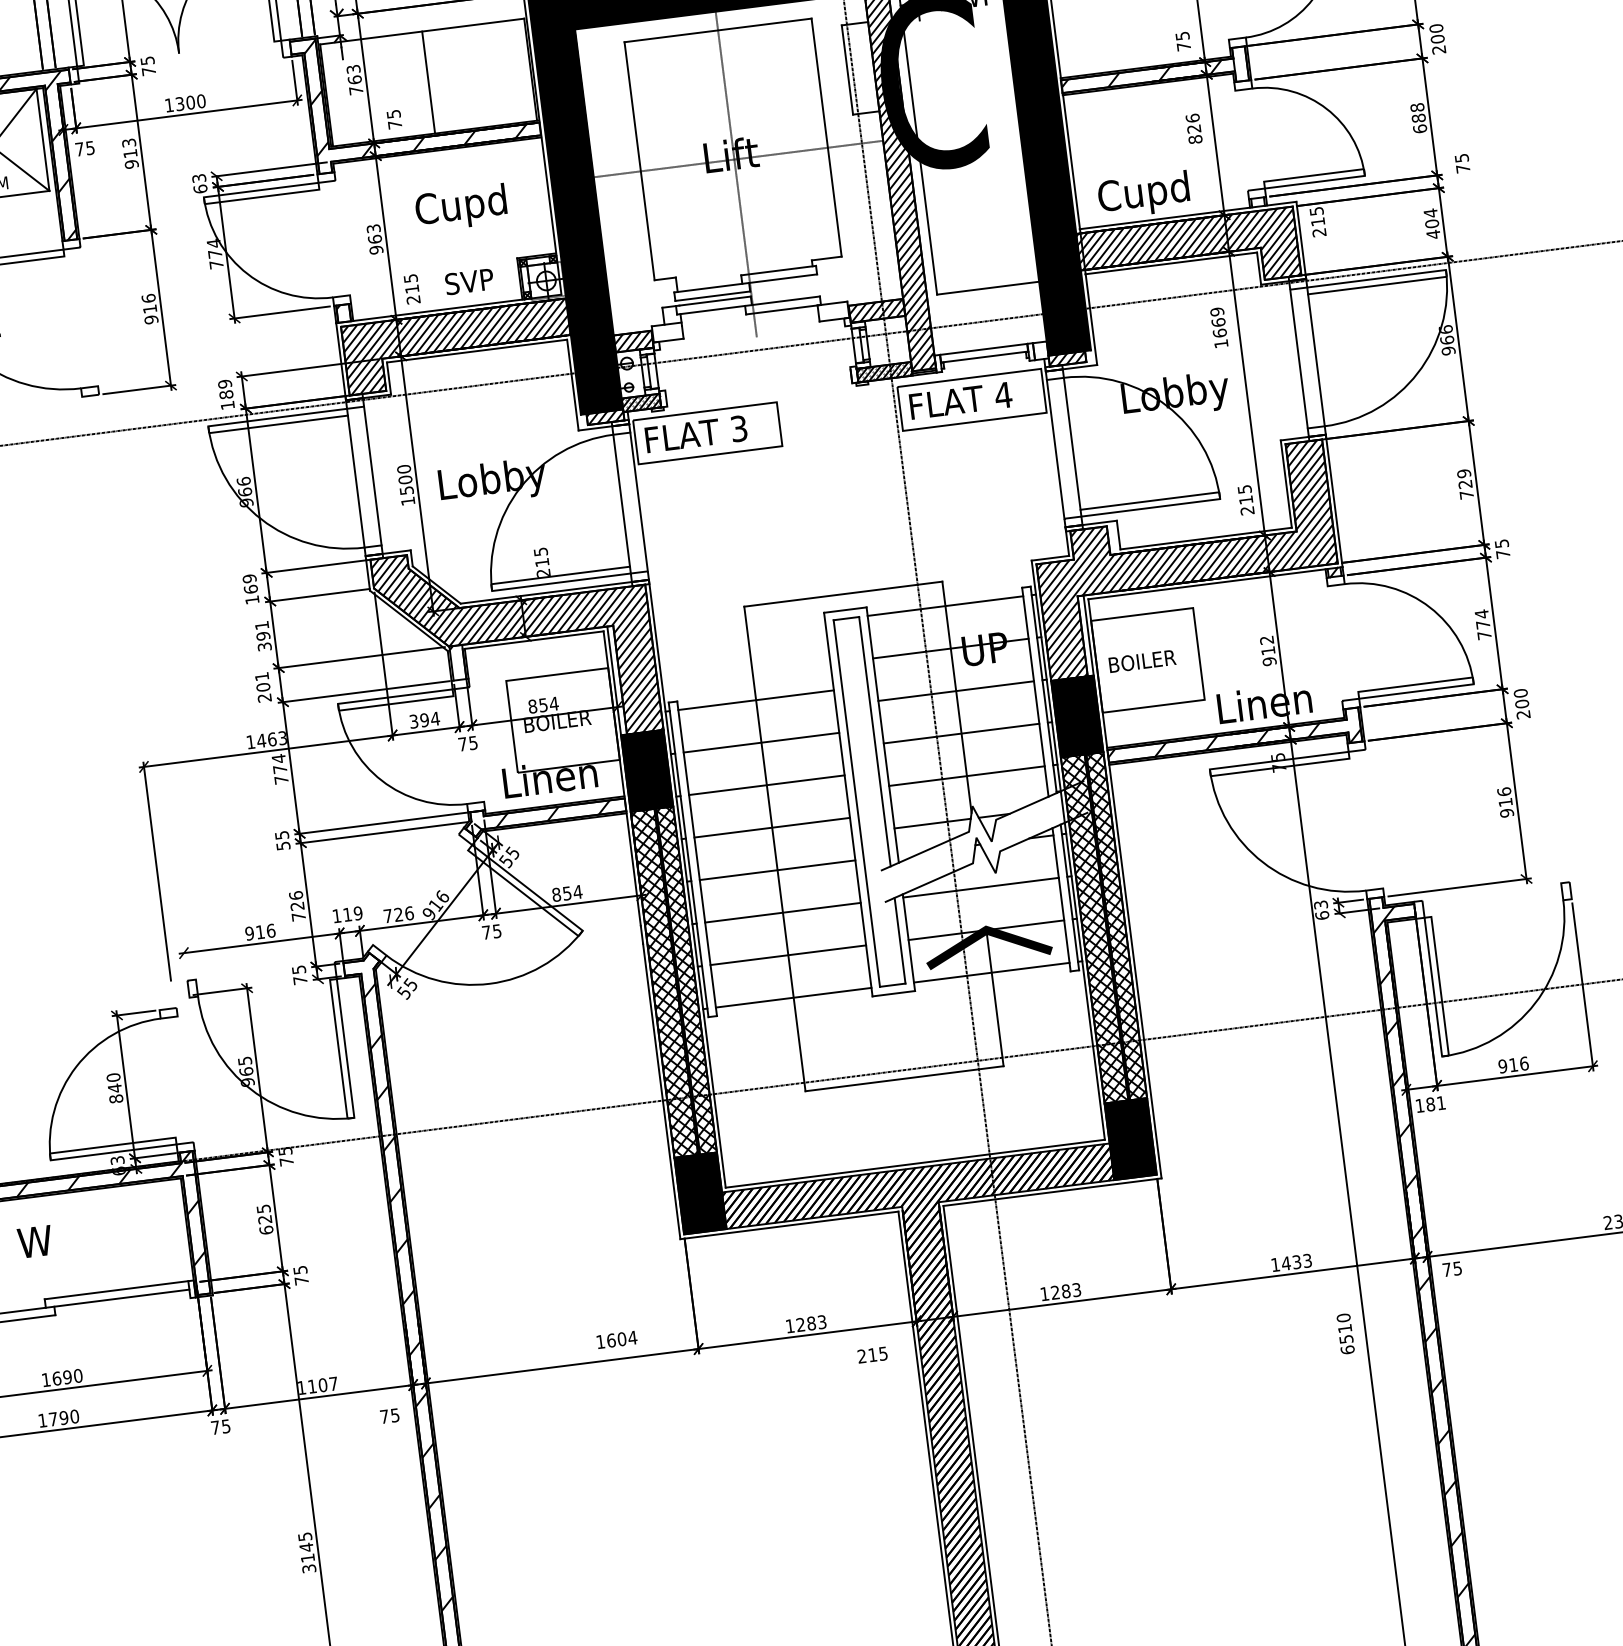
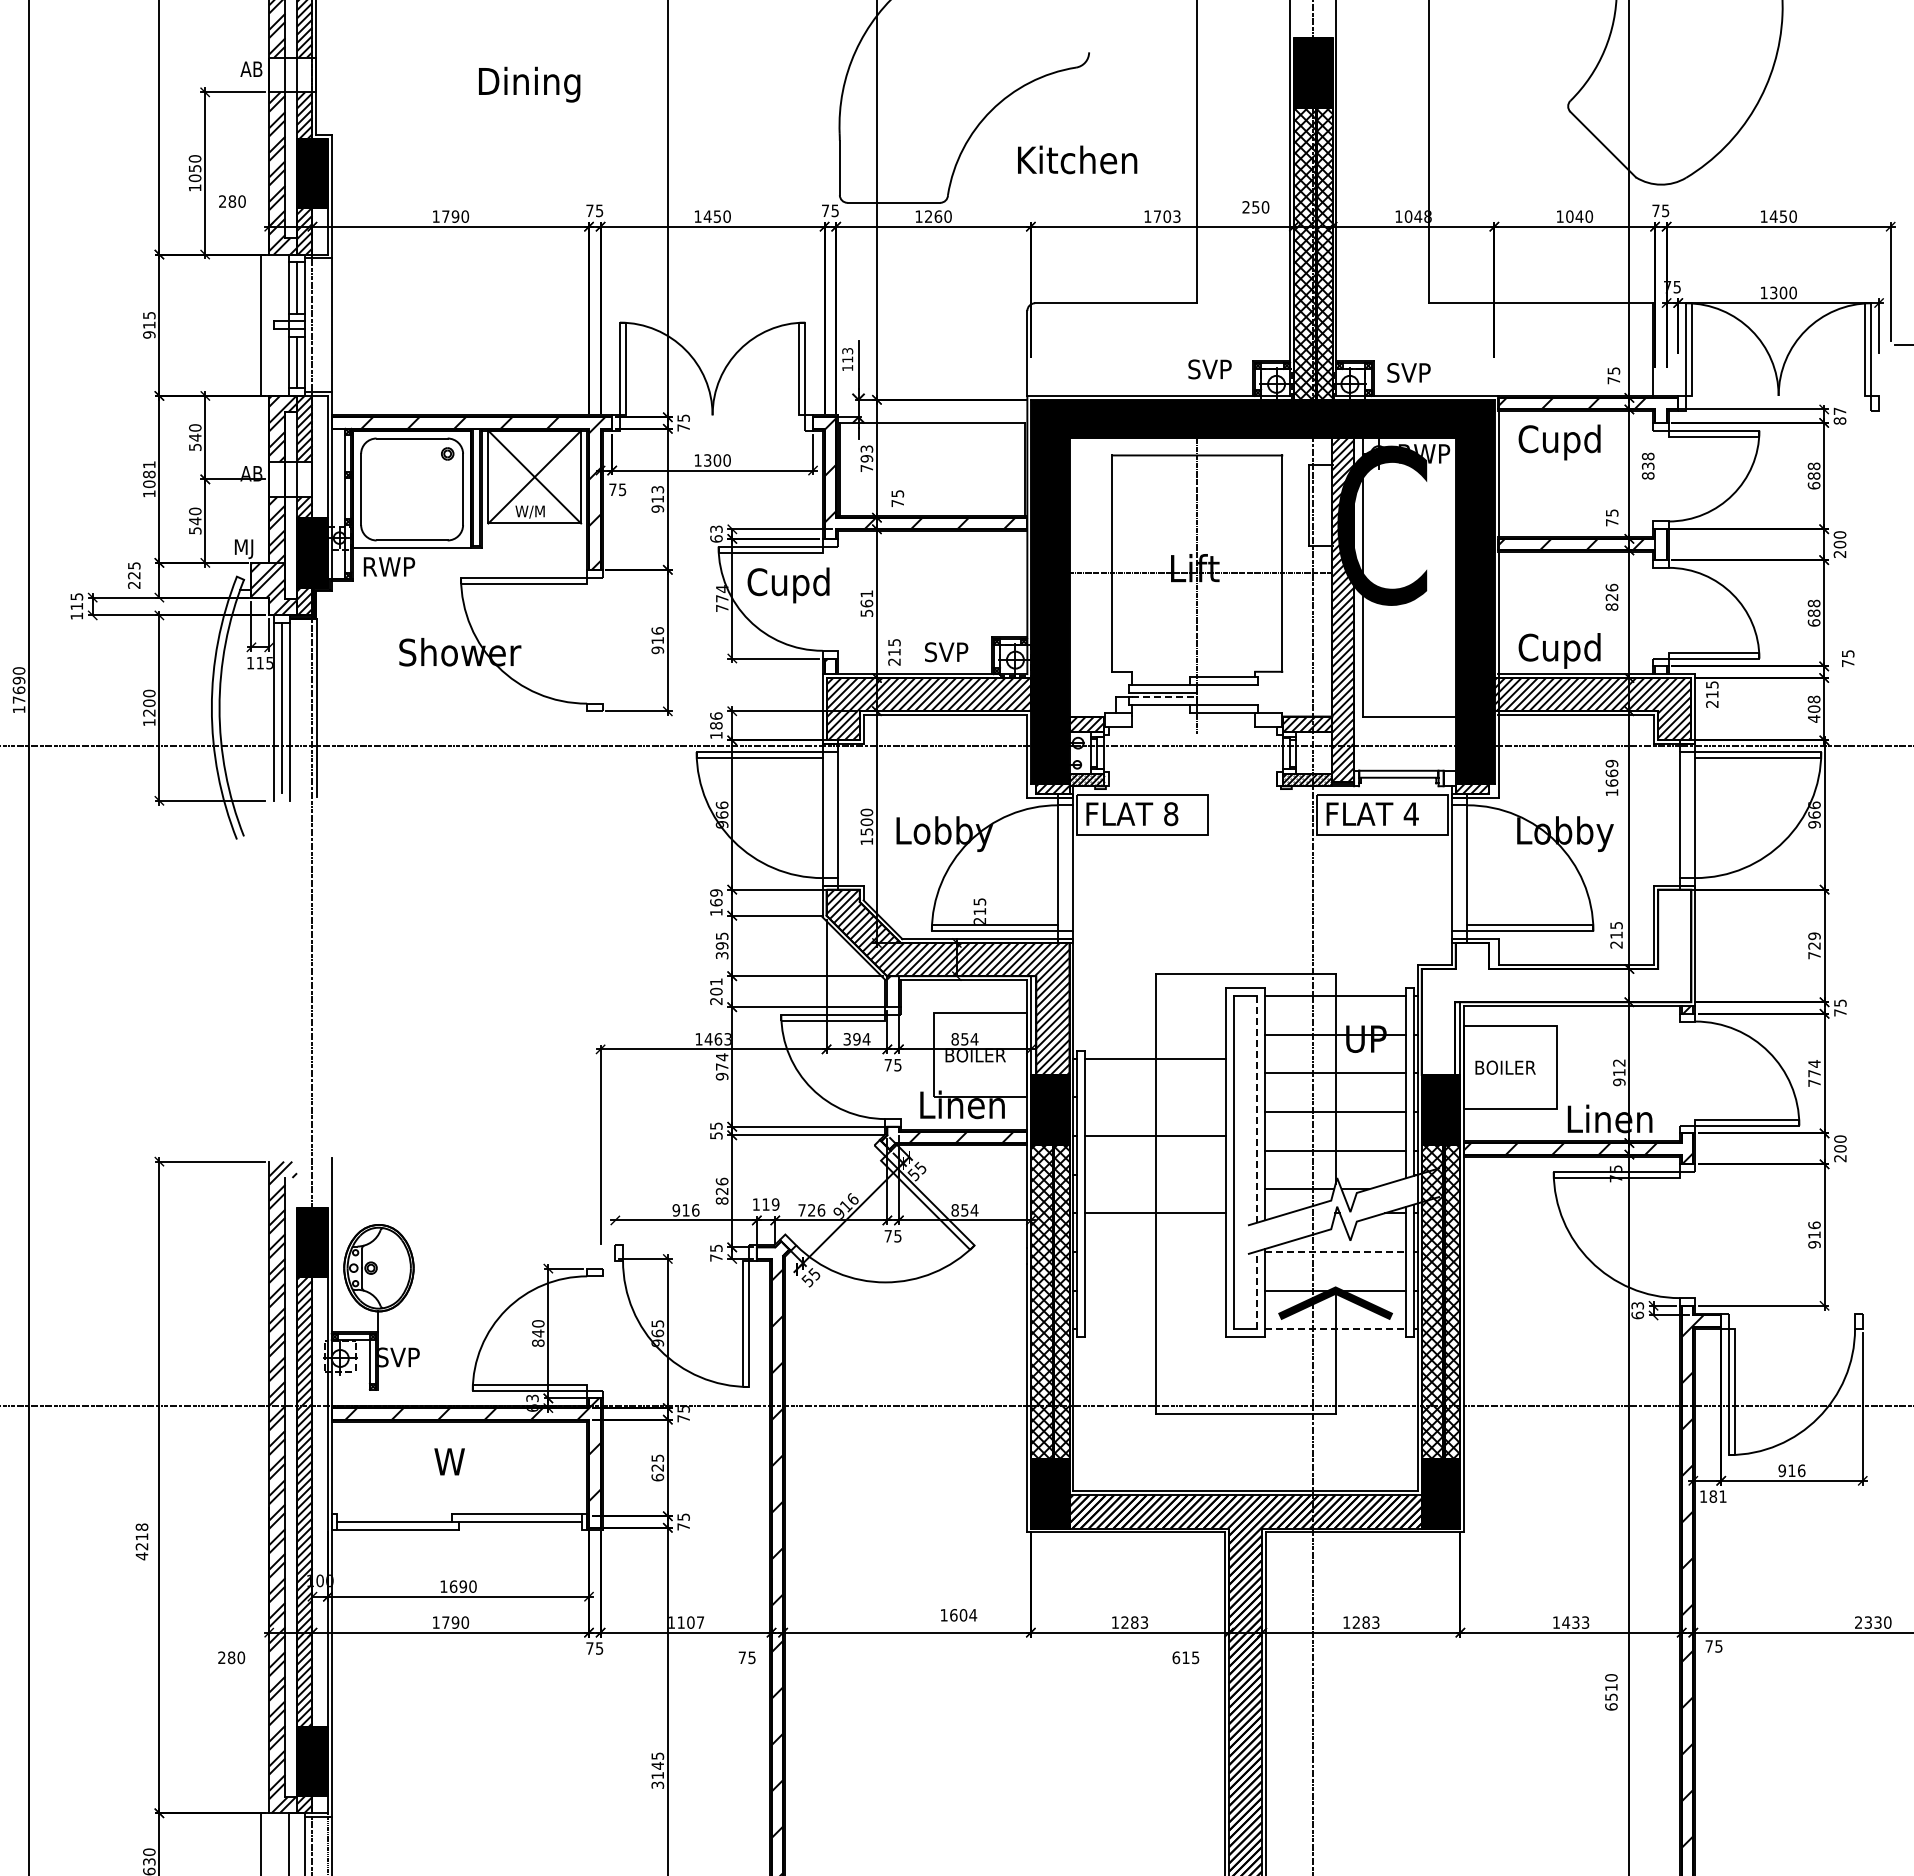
text: (354, 79) -> (866, 458), 763 -> 793
line: (428, 82) -> (932, 469), removed
text: (461, 208) -> (788, 585), moved
text: (1430, 213) -> (1813, 699), 404 -> 408
text: (374, 239) -> (866, 603), 963 -> 561
line: (715, 301) -> (1164, 697), solid -> dashed
text: (225, 383) -> (716, 715), 189 -> 186
text: (739, 429) -> (1171, 814), 3 -> 8
hatch: (1186, 559) -> (1556, 981), removed
text: (262, 624) -> (722, 935), 391 -> 395
line: (875, 740) -> (1257, 1108), solid -> dashed
line: (761, 742) -> (1155, 1097), removed
text: (280, 779) -> (721, 1076), 774 -> 974
line: (772, 827) -> (1155, 1174), removed
line: (980, 887) -> (1335, 1251), solid -> dashed
line: (782, 912) -> (1155, 1251), removed
text: (298, 916) -> (721, 1200), 726 -> 826
line: (900, 940) -> (1257, 1290), solid -> dashed
line: (788, 955) -> (1155, 1290), removed
line: (991, 973) -> (1335, 1329), solid -> dashed
line: (793, 998) -> (1155, 1329), removed
text: (862, 1356) -> (1176, 1657), 215 -> 615

